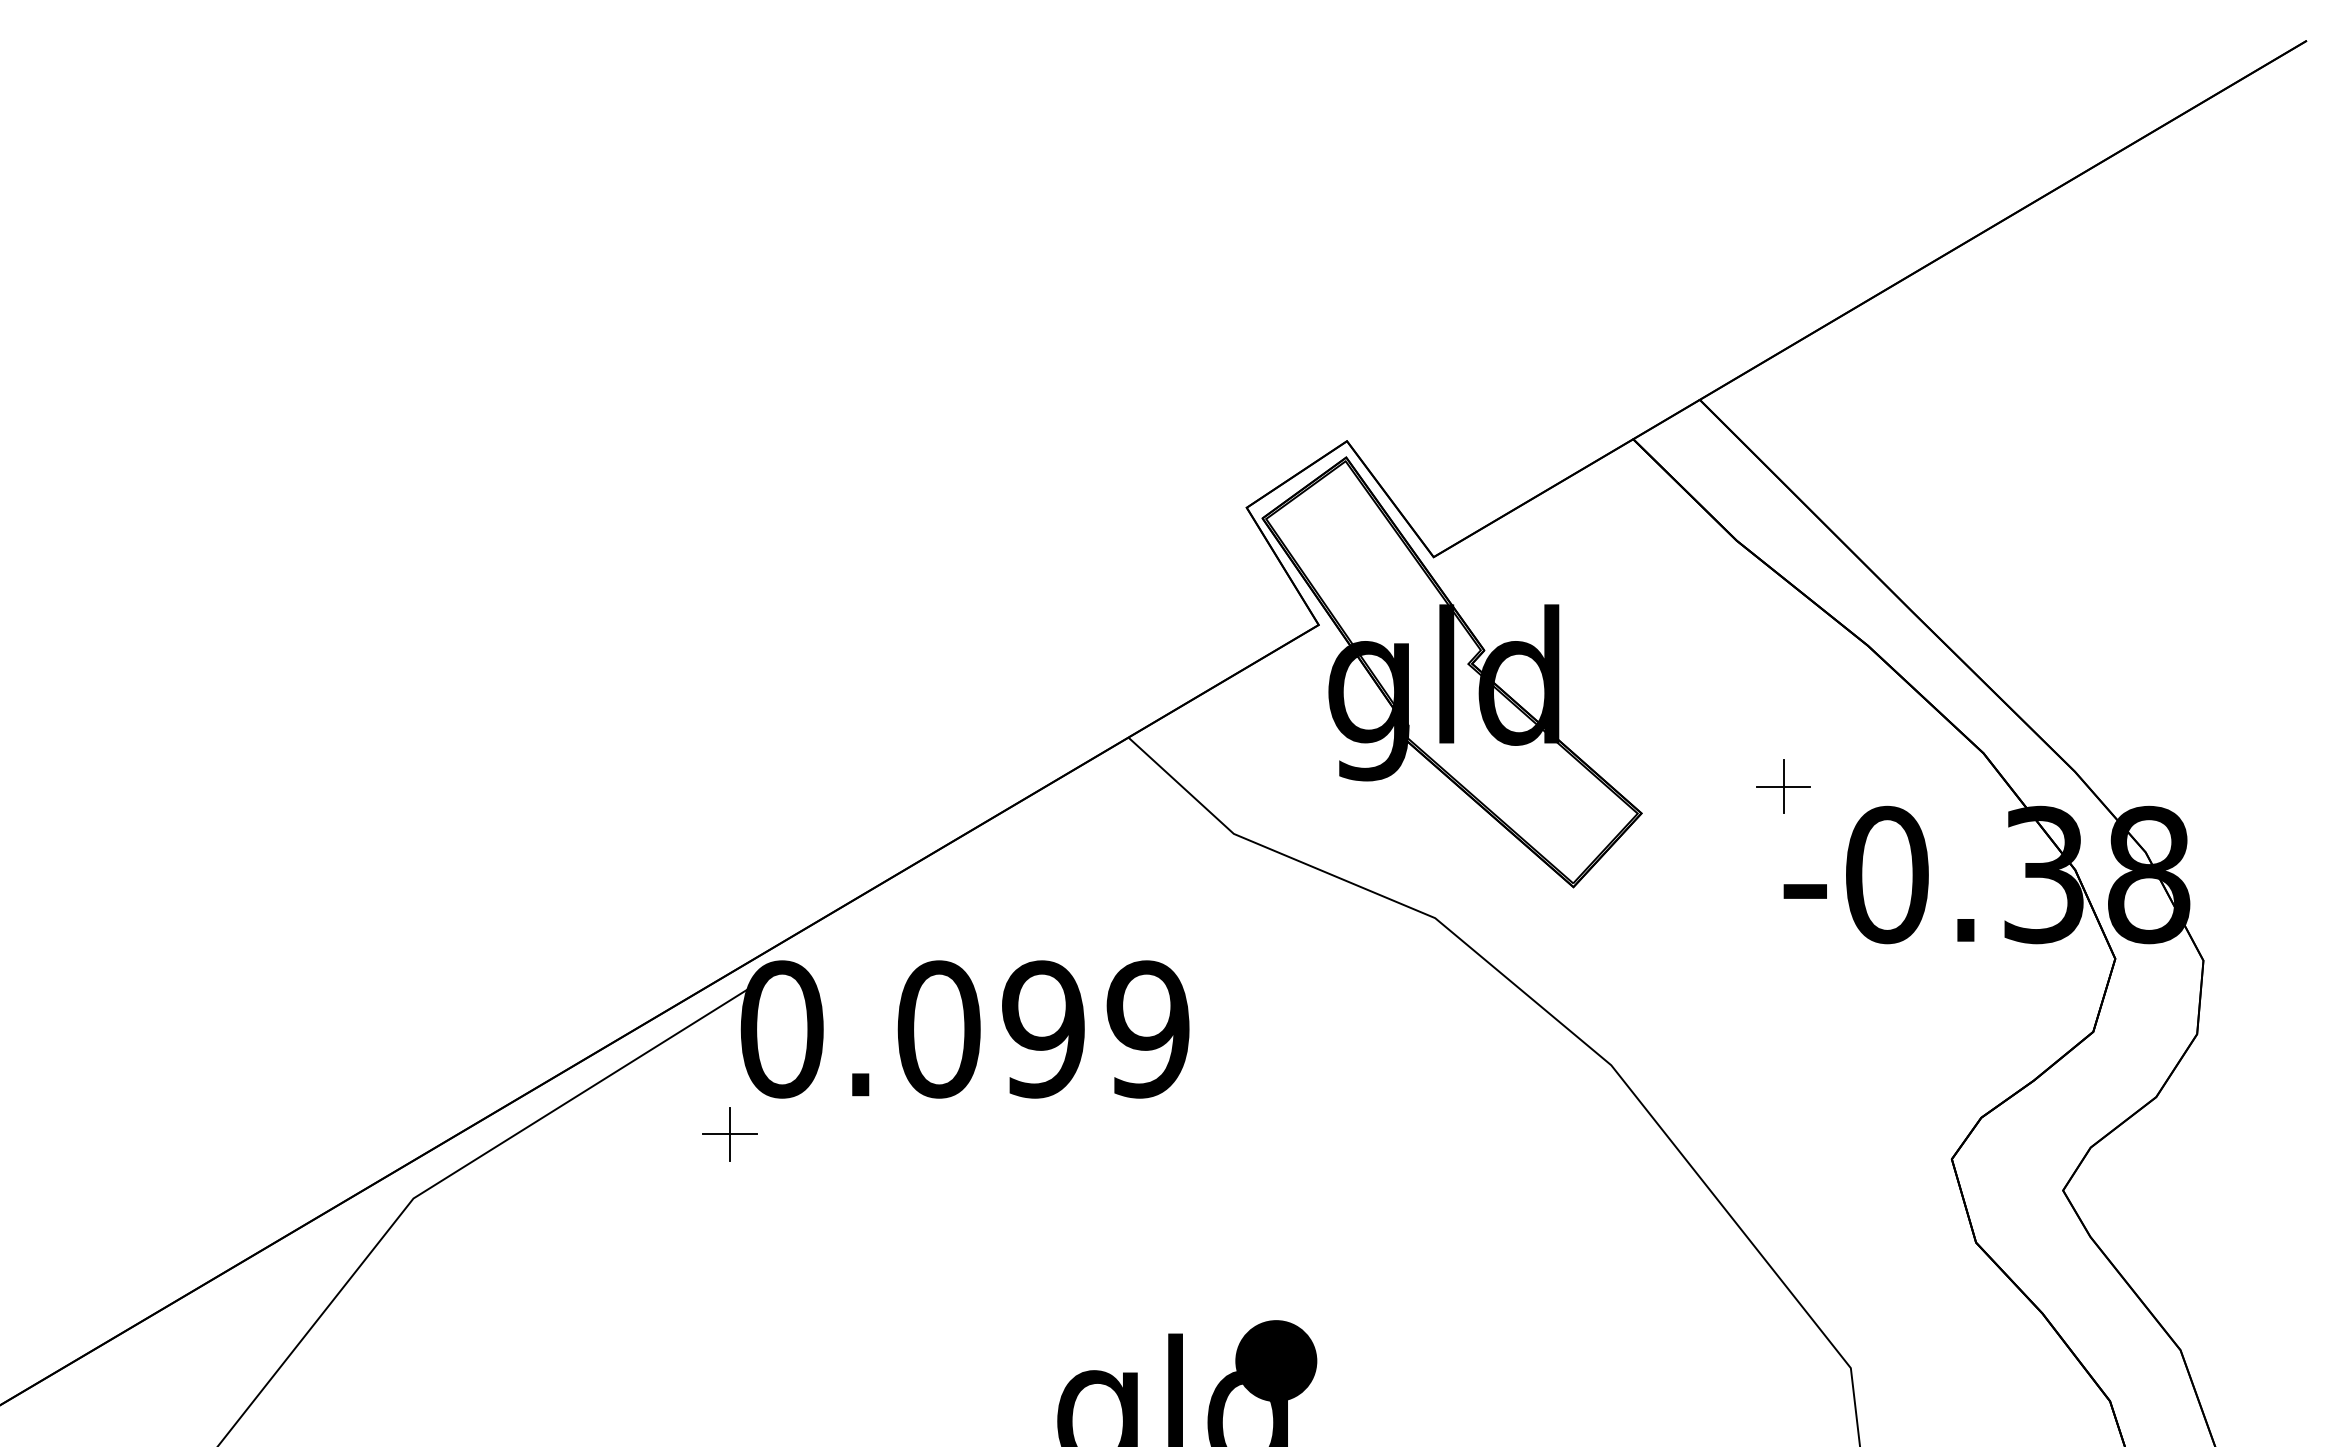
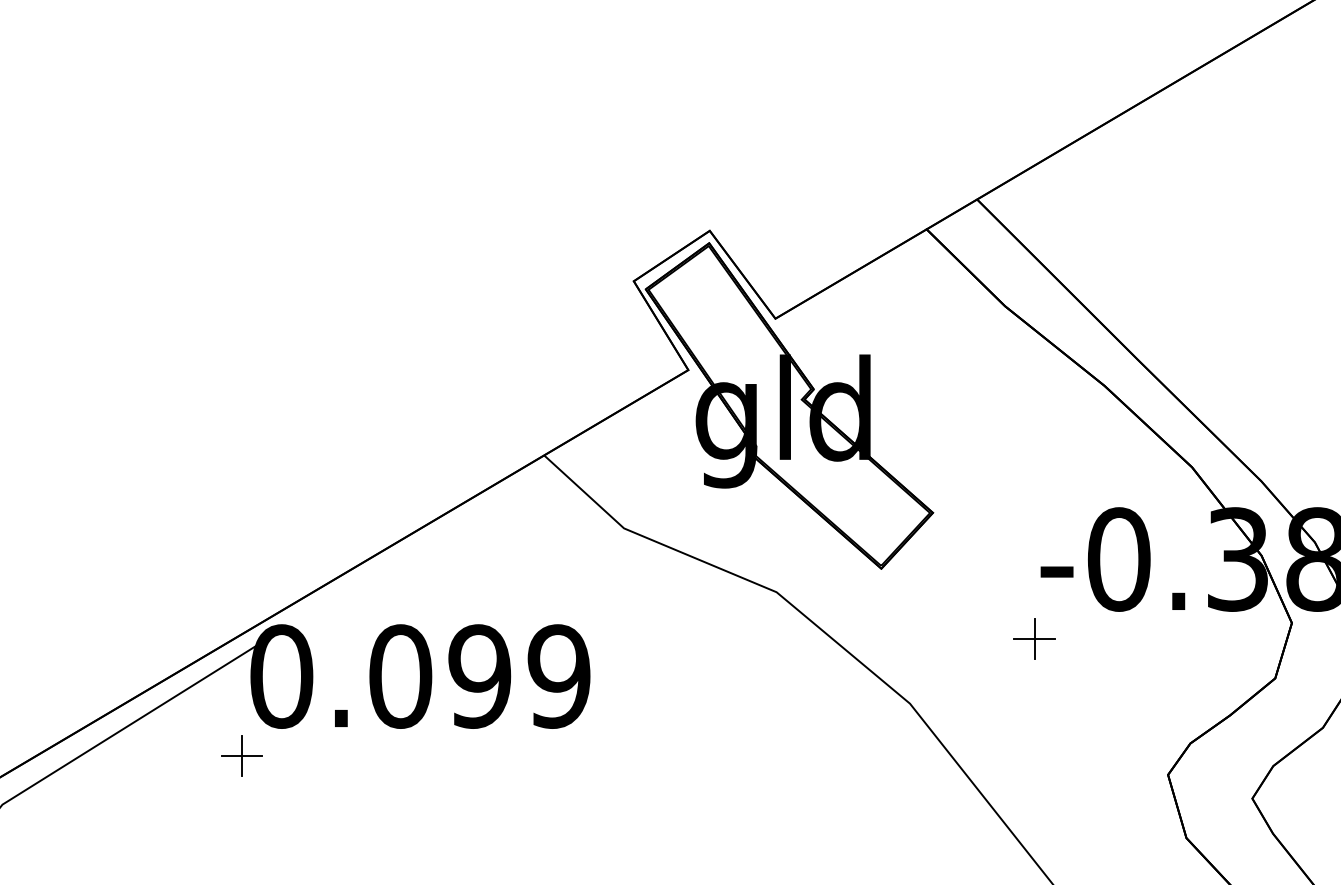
part: (1783, 786) -> (1034, 638), moved

